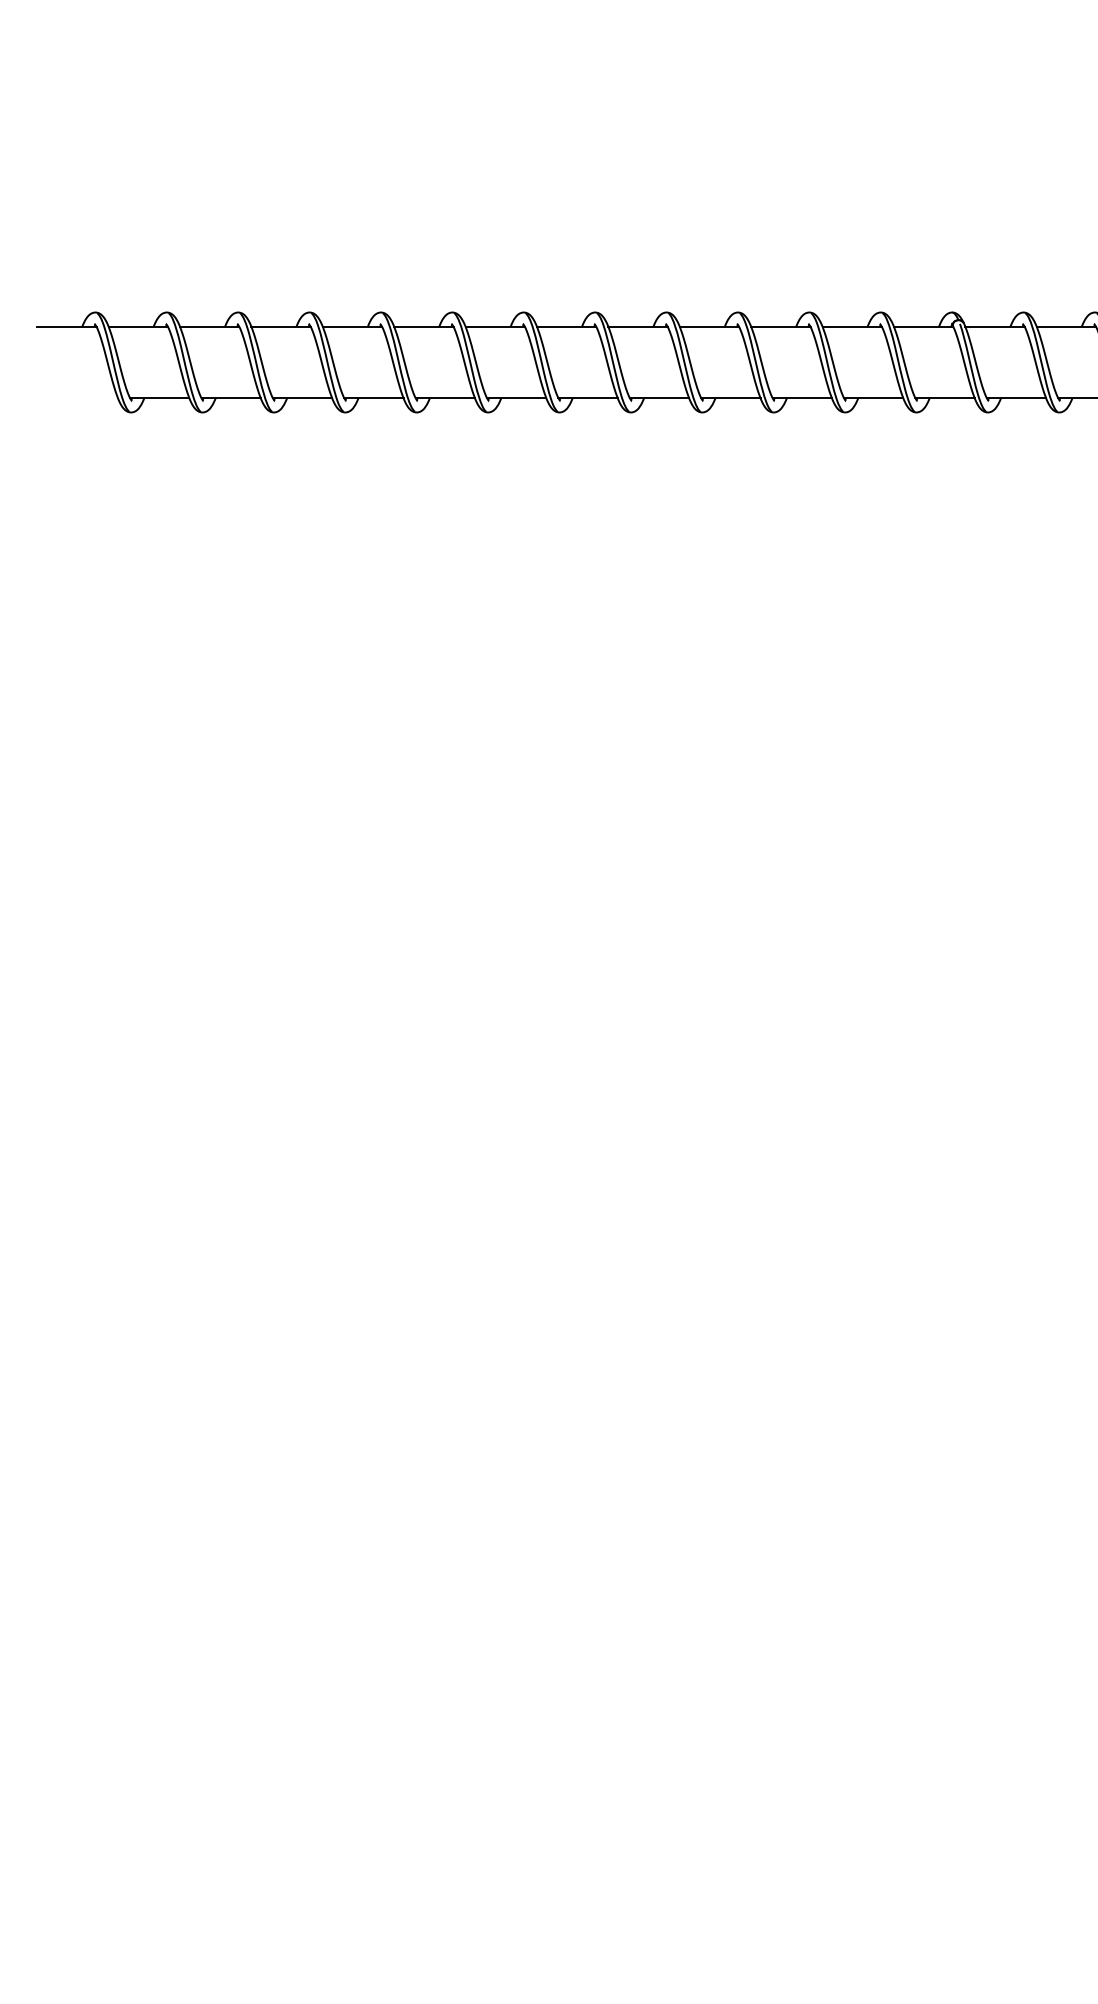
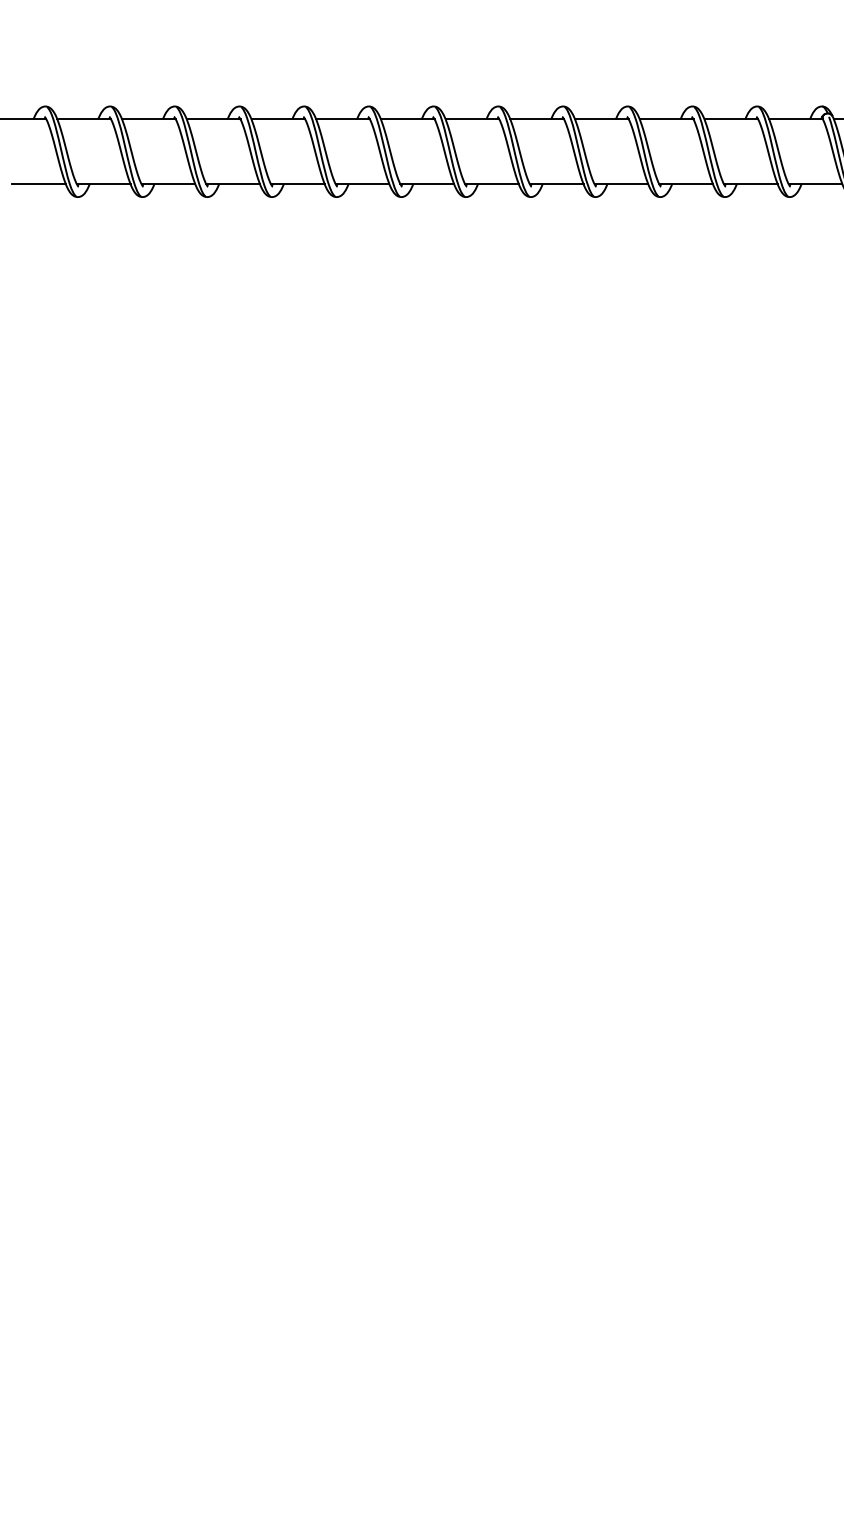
line: (87, 398) -> (38, 184), added

